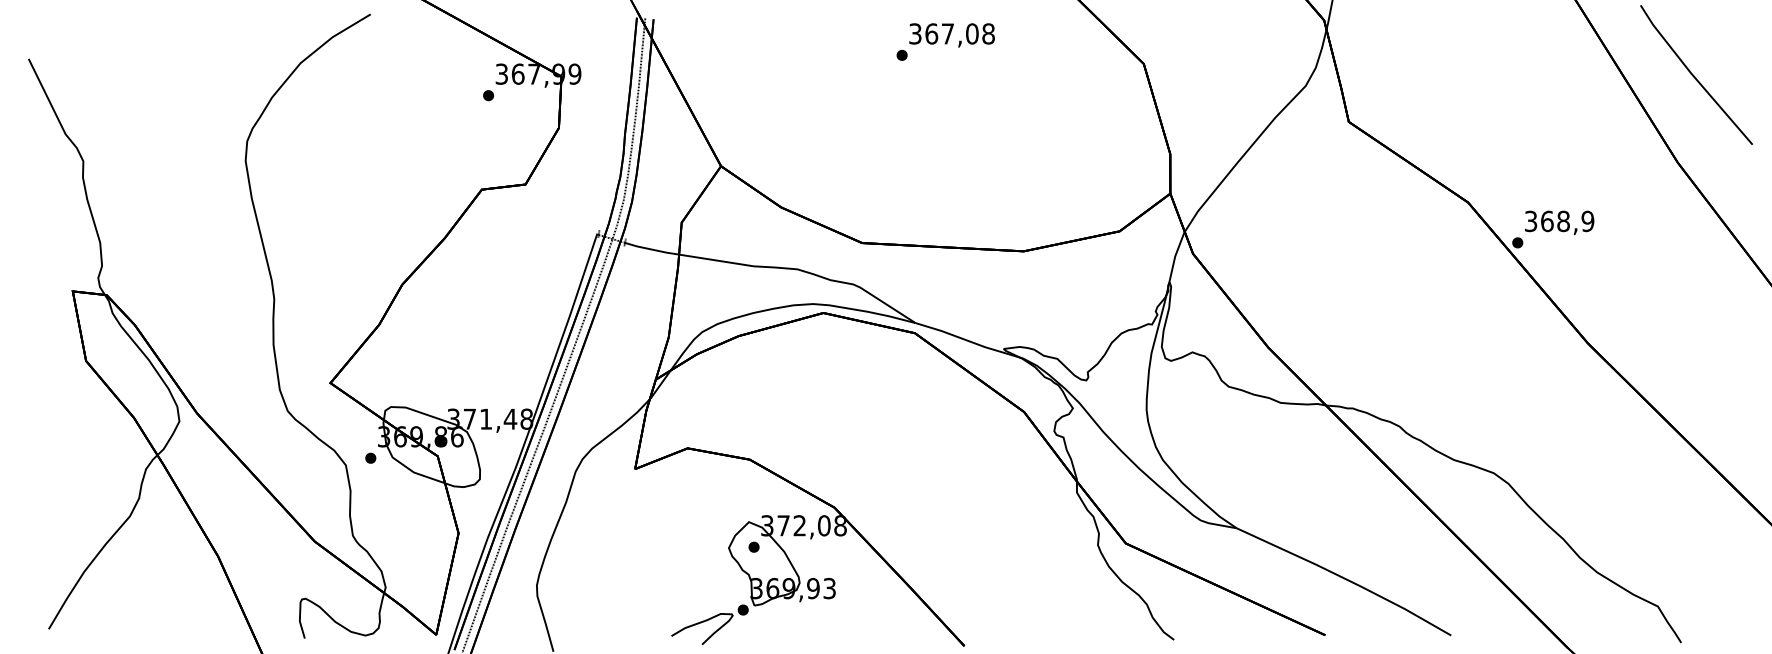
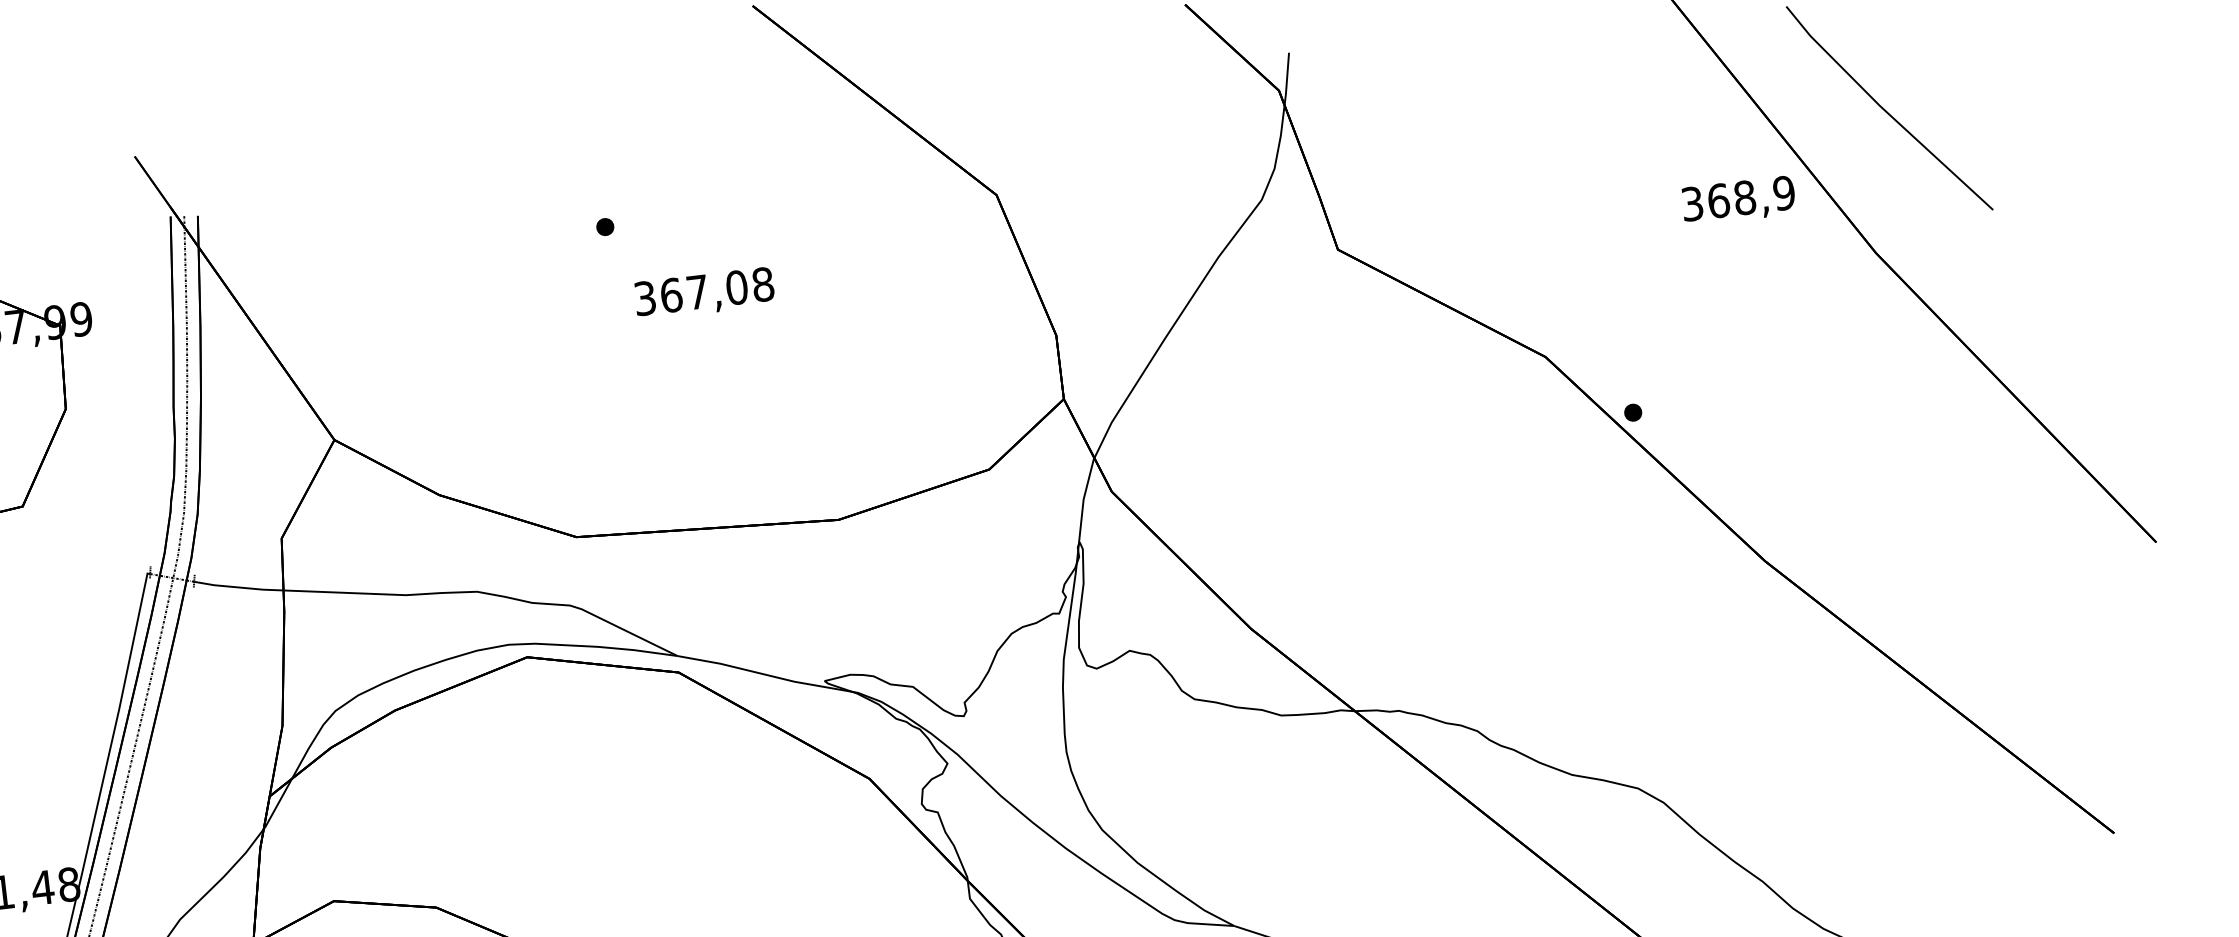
text: (951, 35) -> (703, 294), moved
text: (1559, 222) -> (1738, 200), moved

